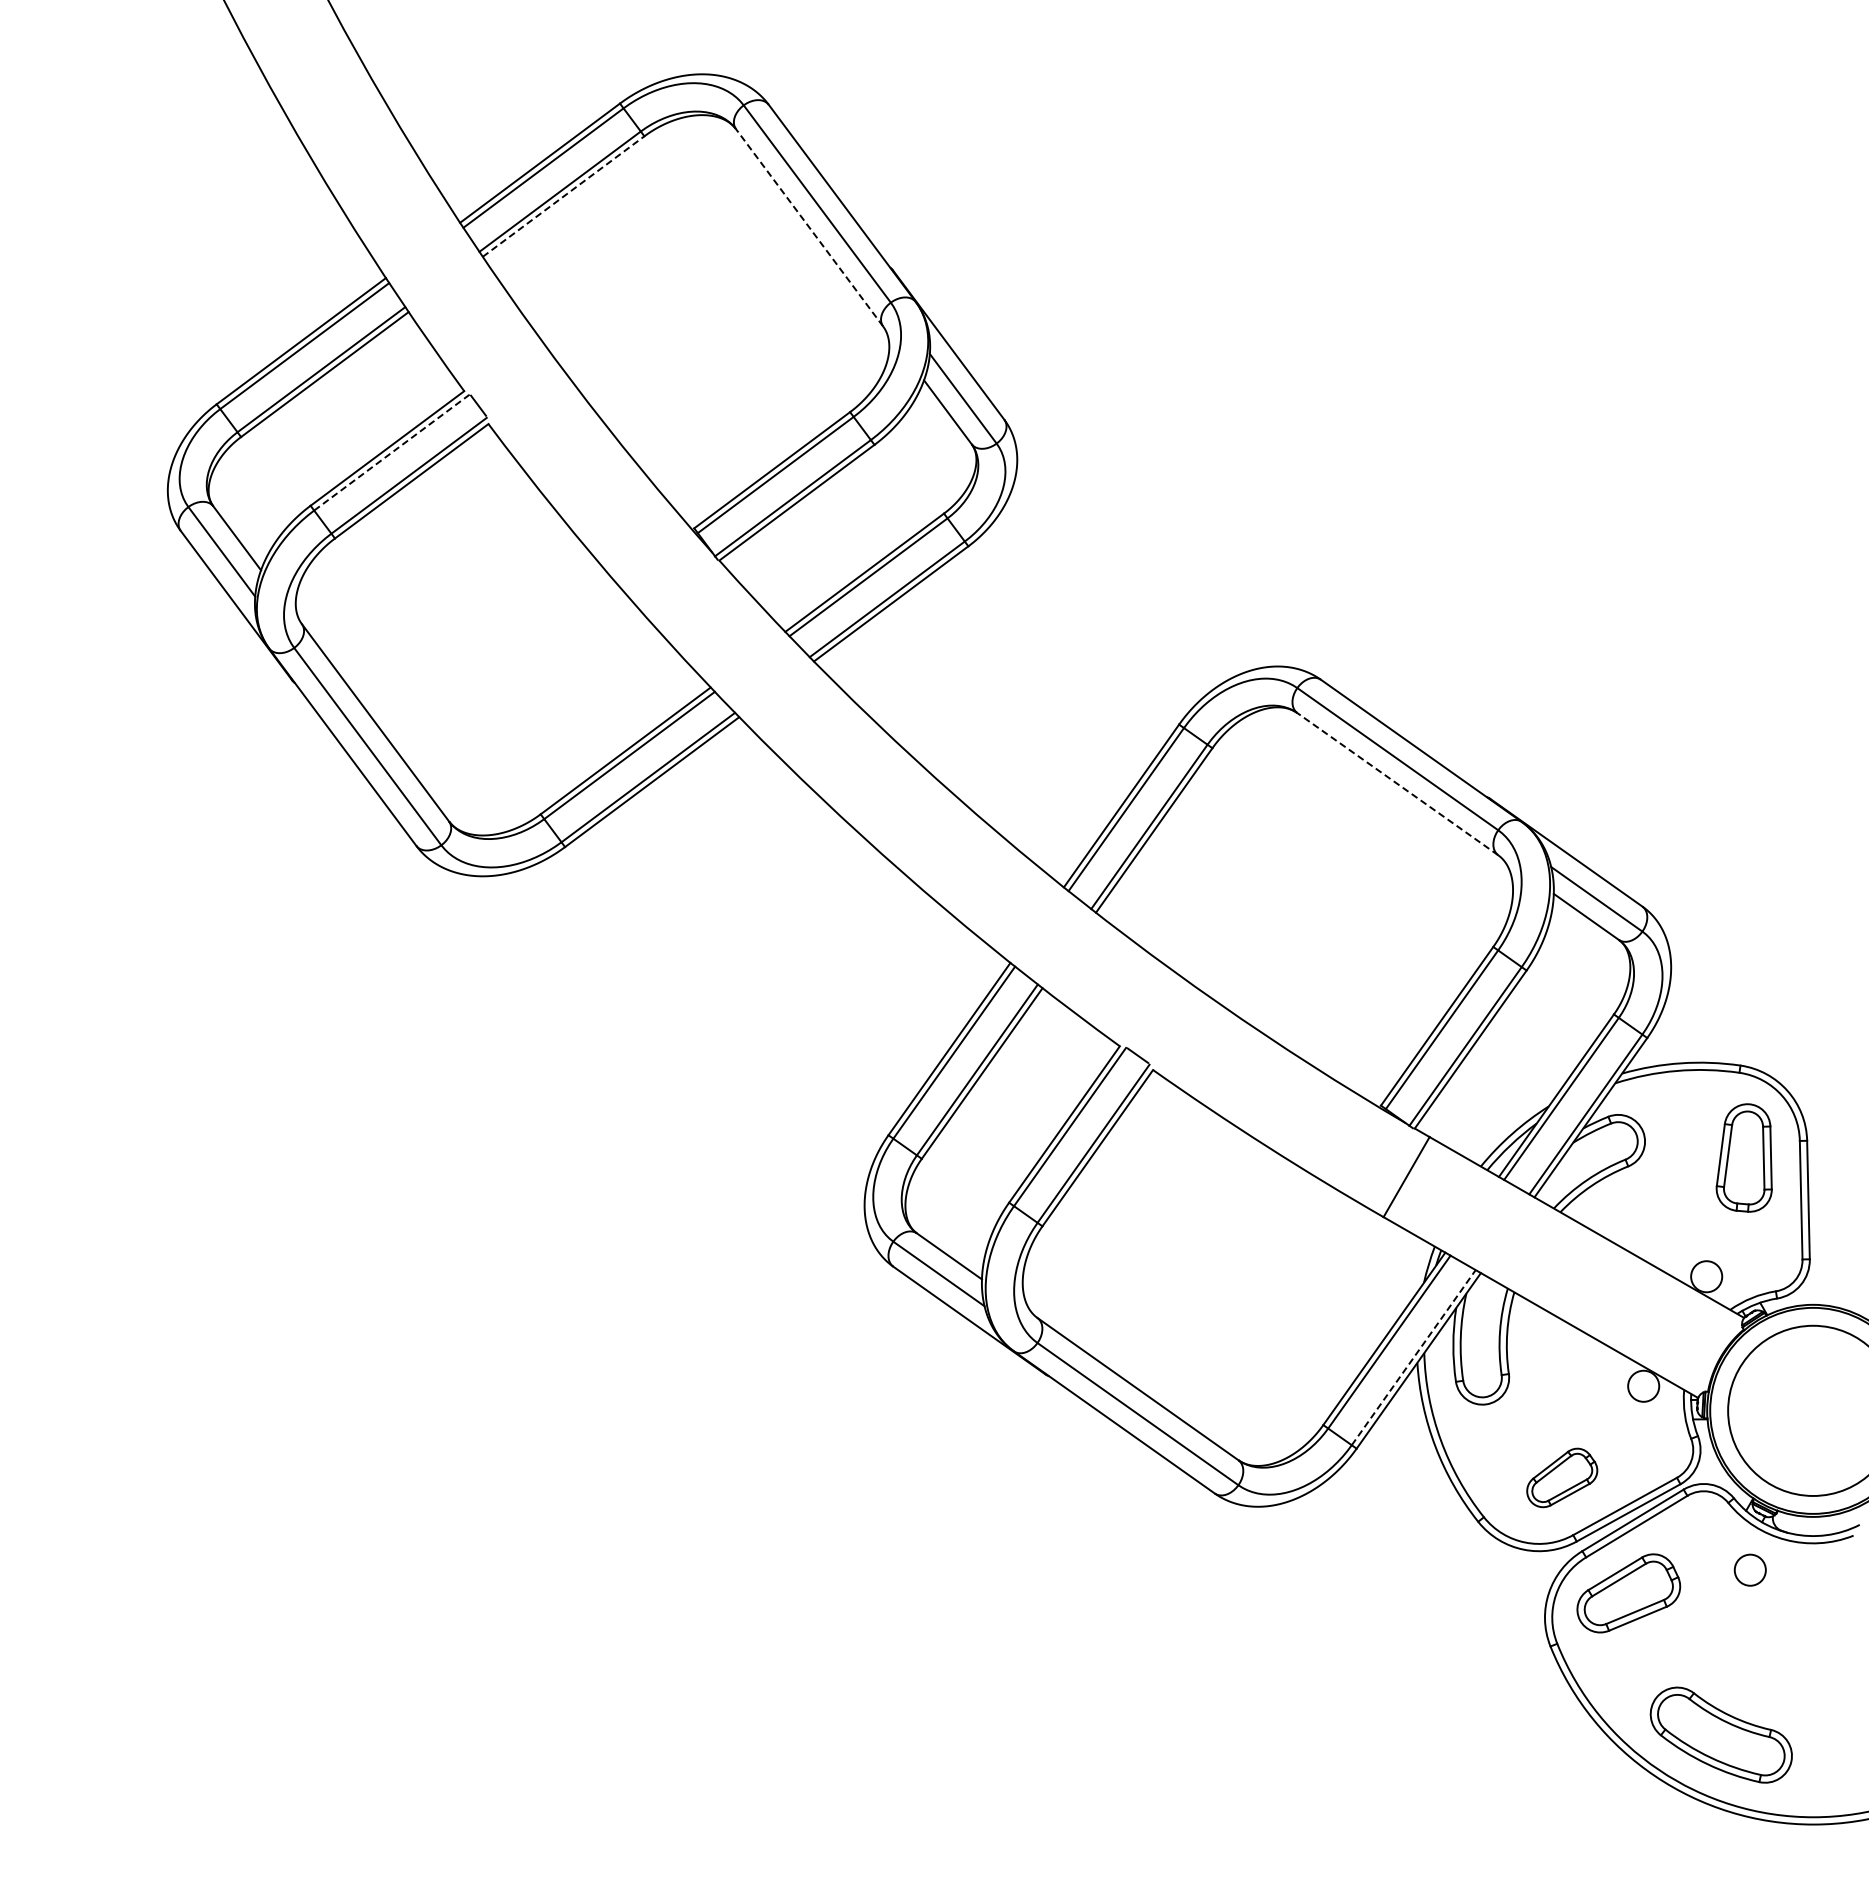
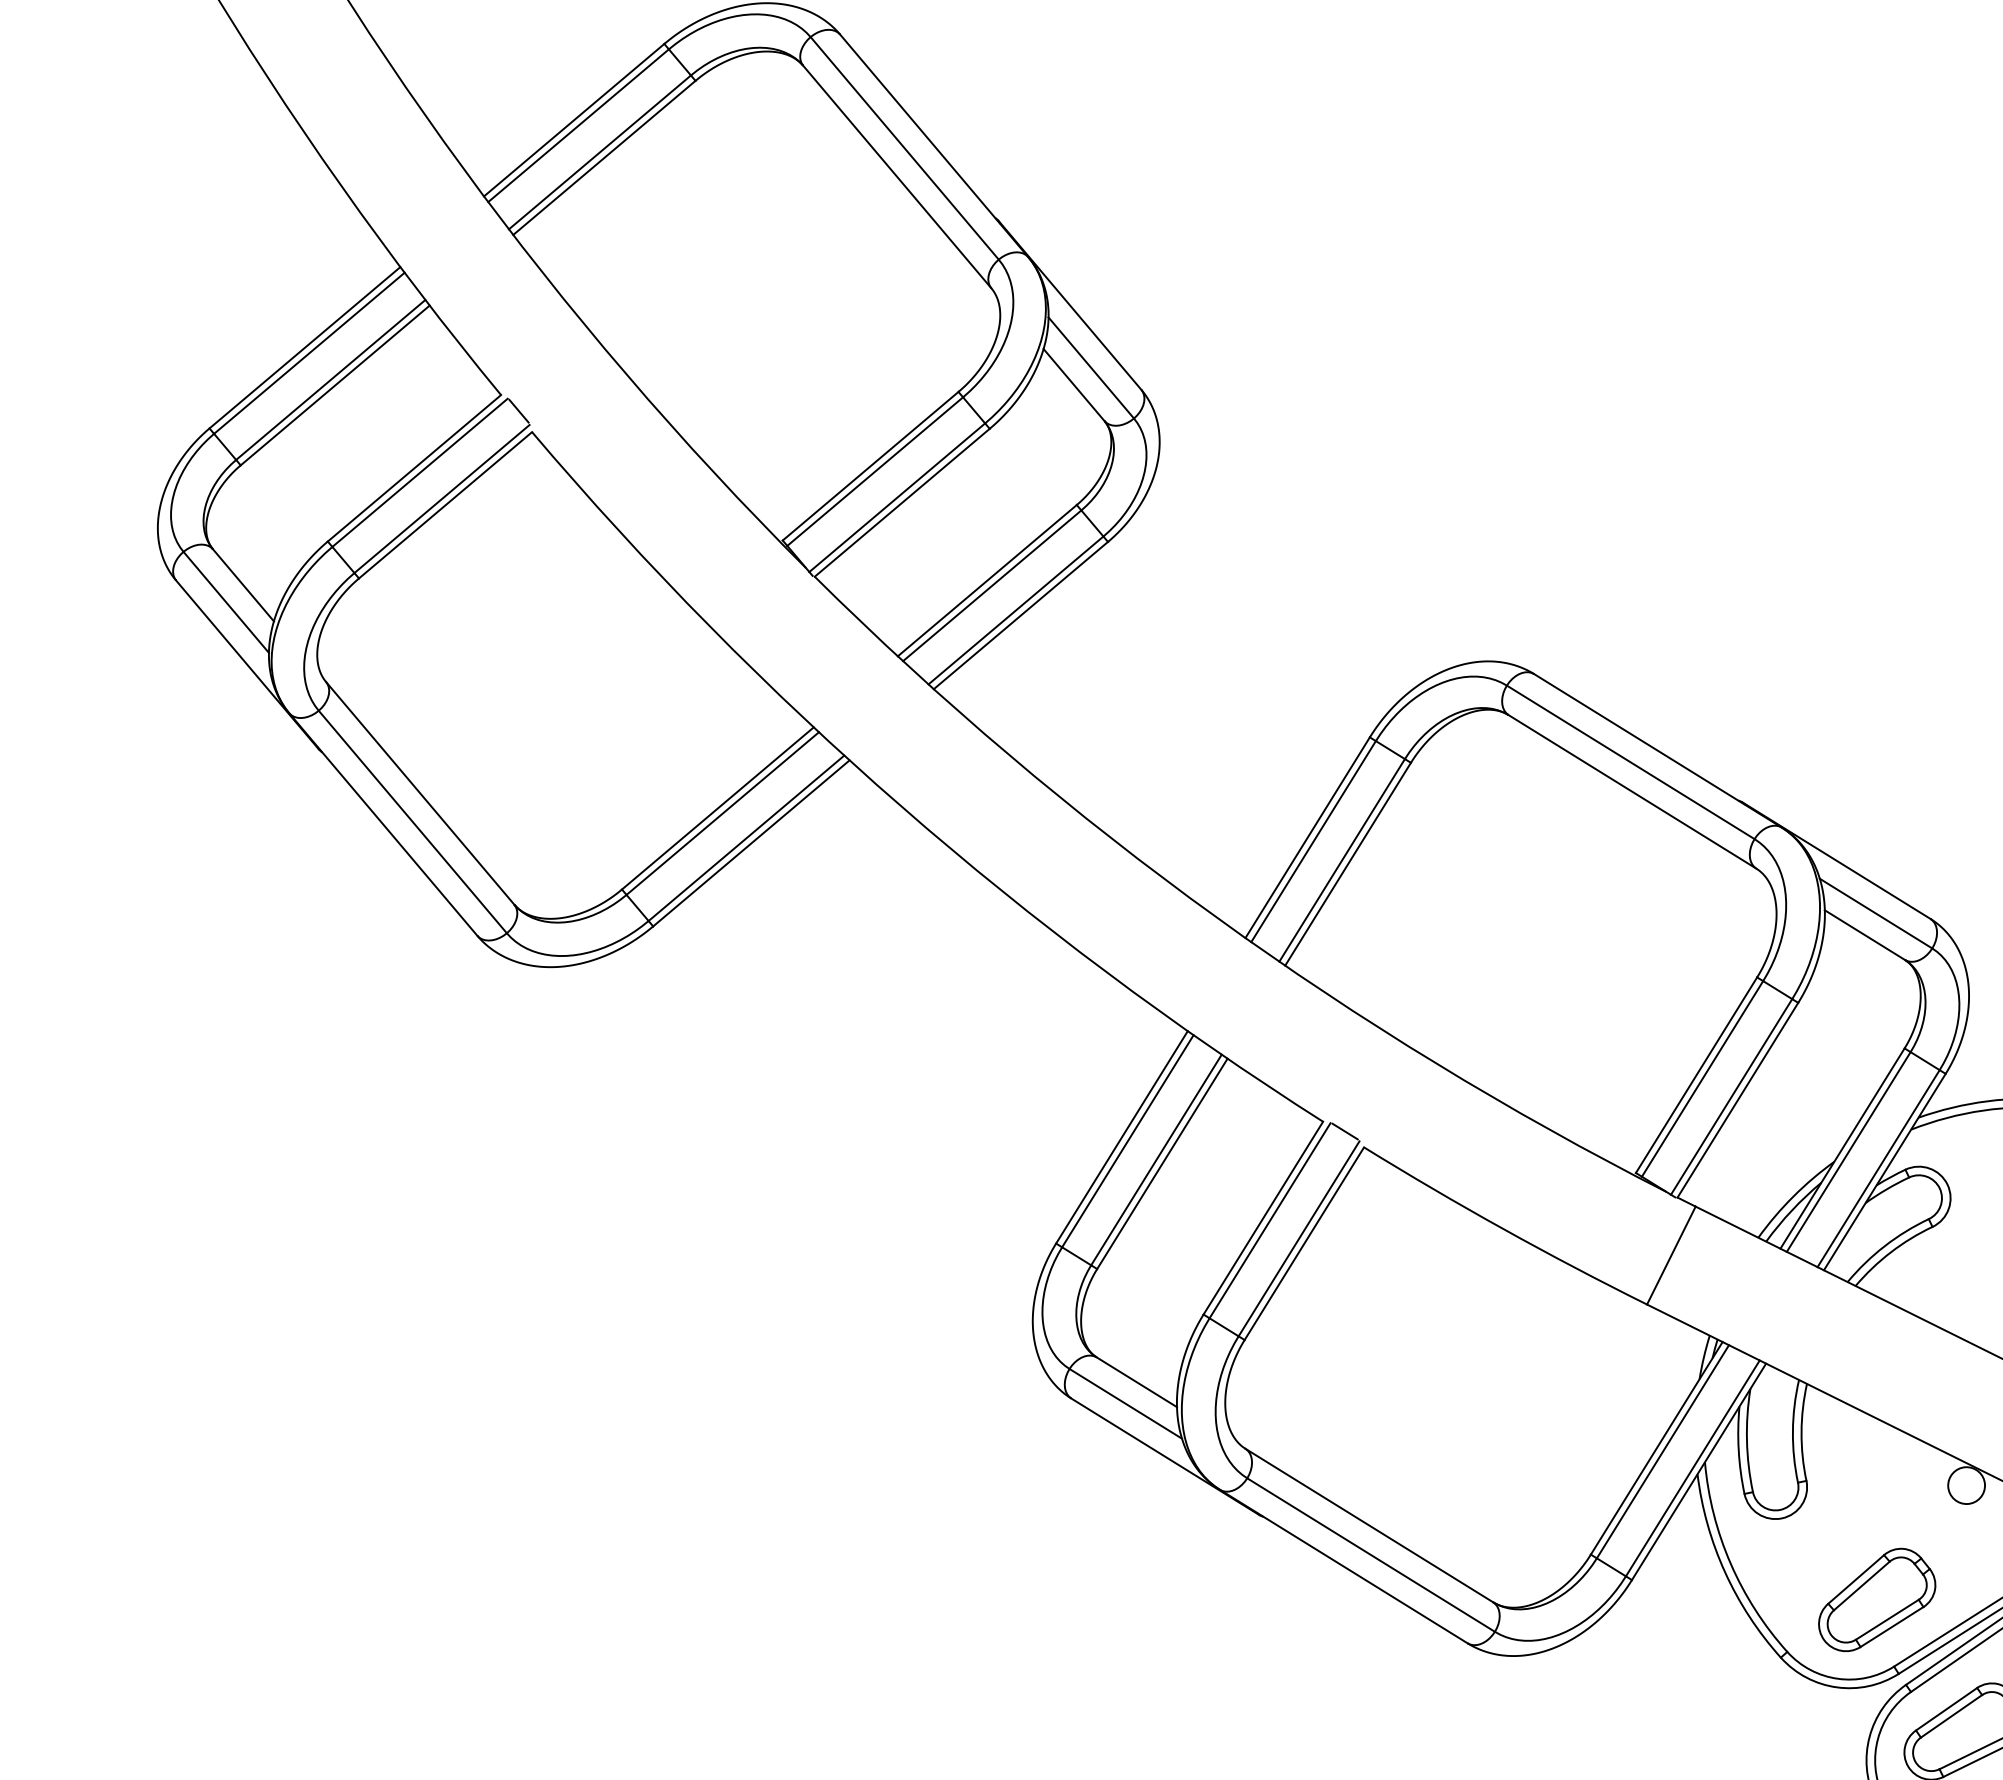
line: (563, 196) -> (604, 157), dashed -> solid
line: (809, 227) -> (897, 176), dashed -> solid
line: (391, 452) -> (419, 472), dashed -> solid
line: (1397, 783) -> (1632, 791), dashed -> solid
line: (1414, 1357) -> (1693, 1468), dashed -> solid
part: (1562, 1477) -> (1877, 1599), size x1.43

